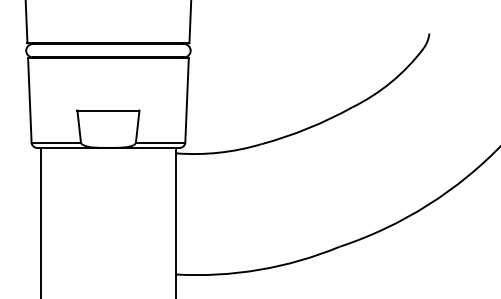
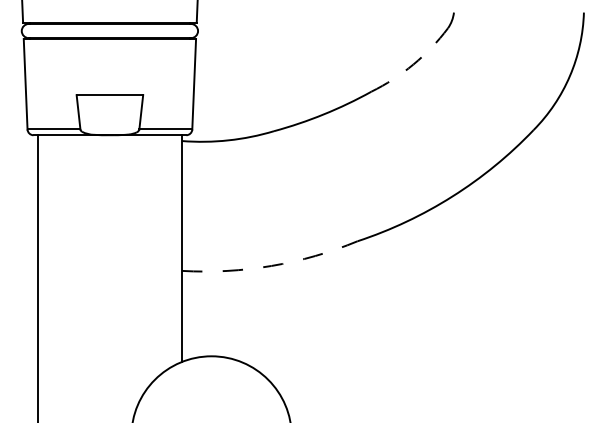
arc: (391, 81) -> (413, 64), solid -> dashed
arc: (259, 269) -> (271, 265), solid -> dashed

